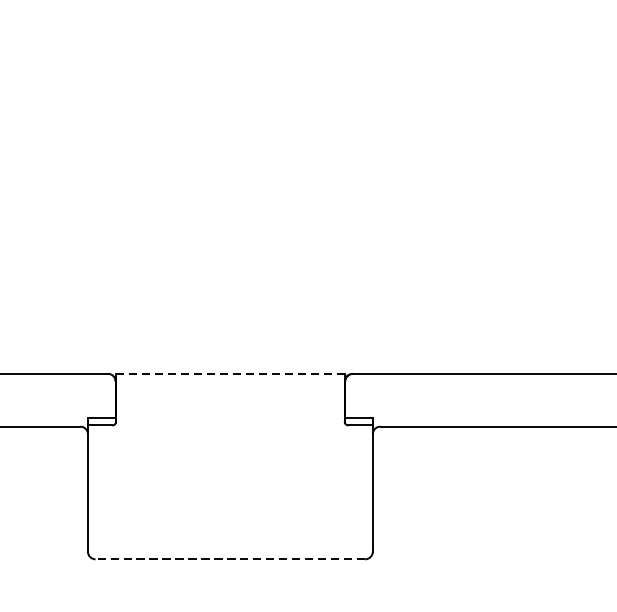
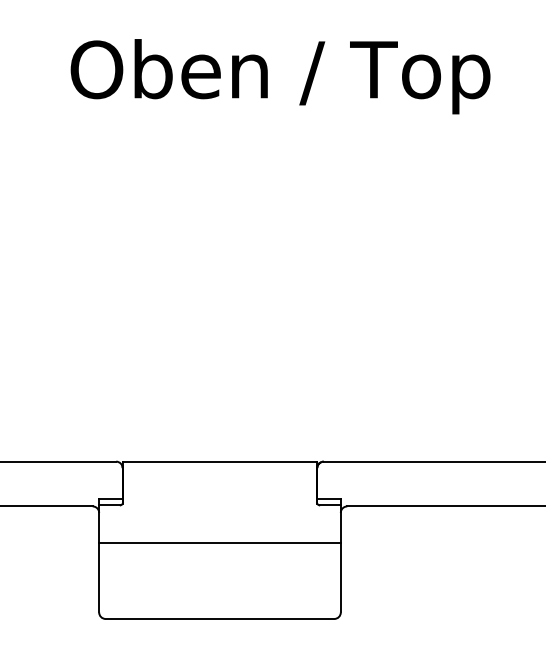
line: (229, 373) -> (219, 461), dashed -> solid
line: (229, 469) -> (219, 542), added
line: (229, 558) -> (219, 618), dashed -> solid

